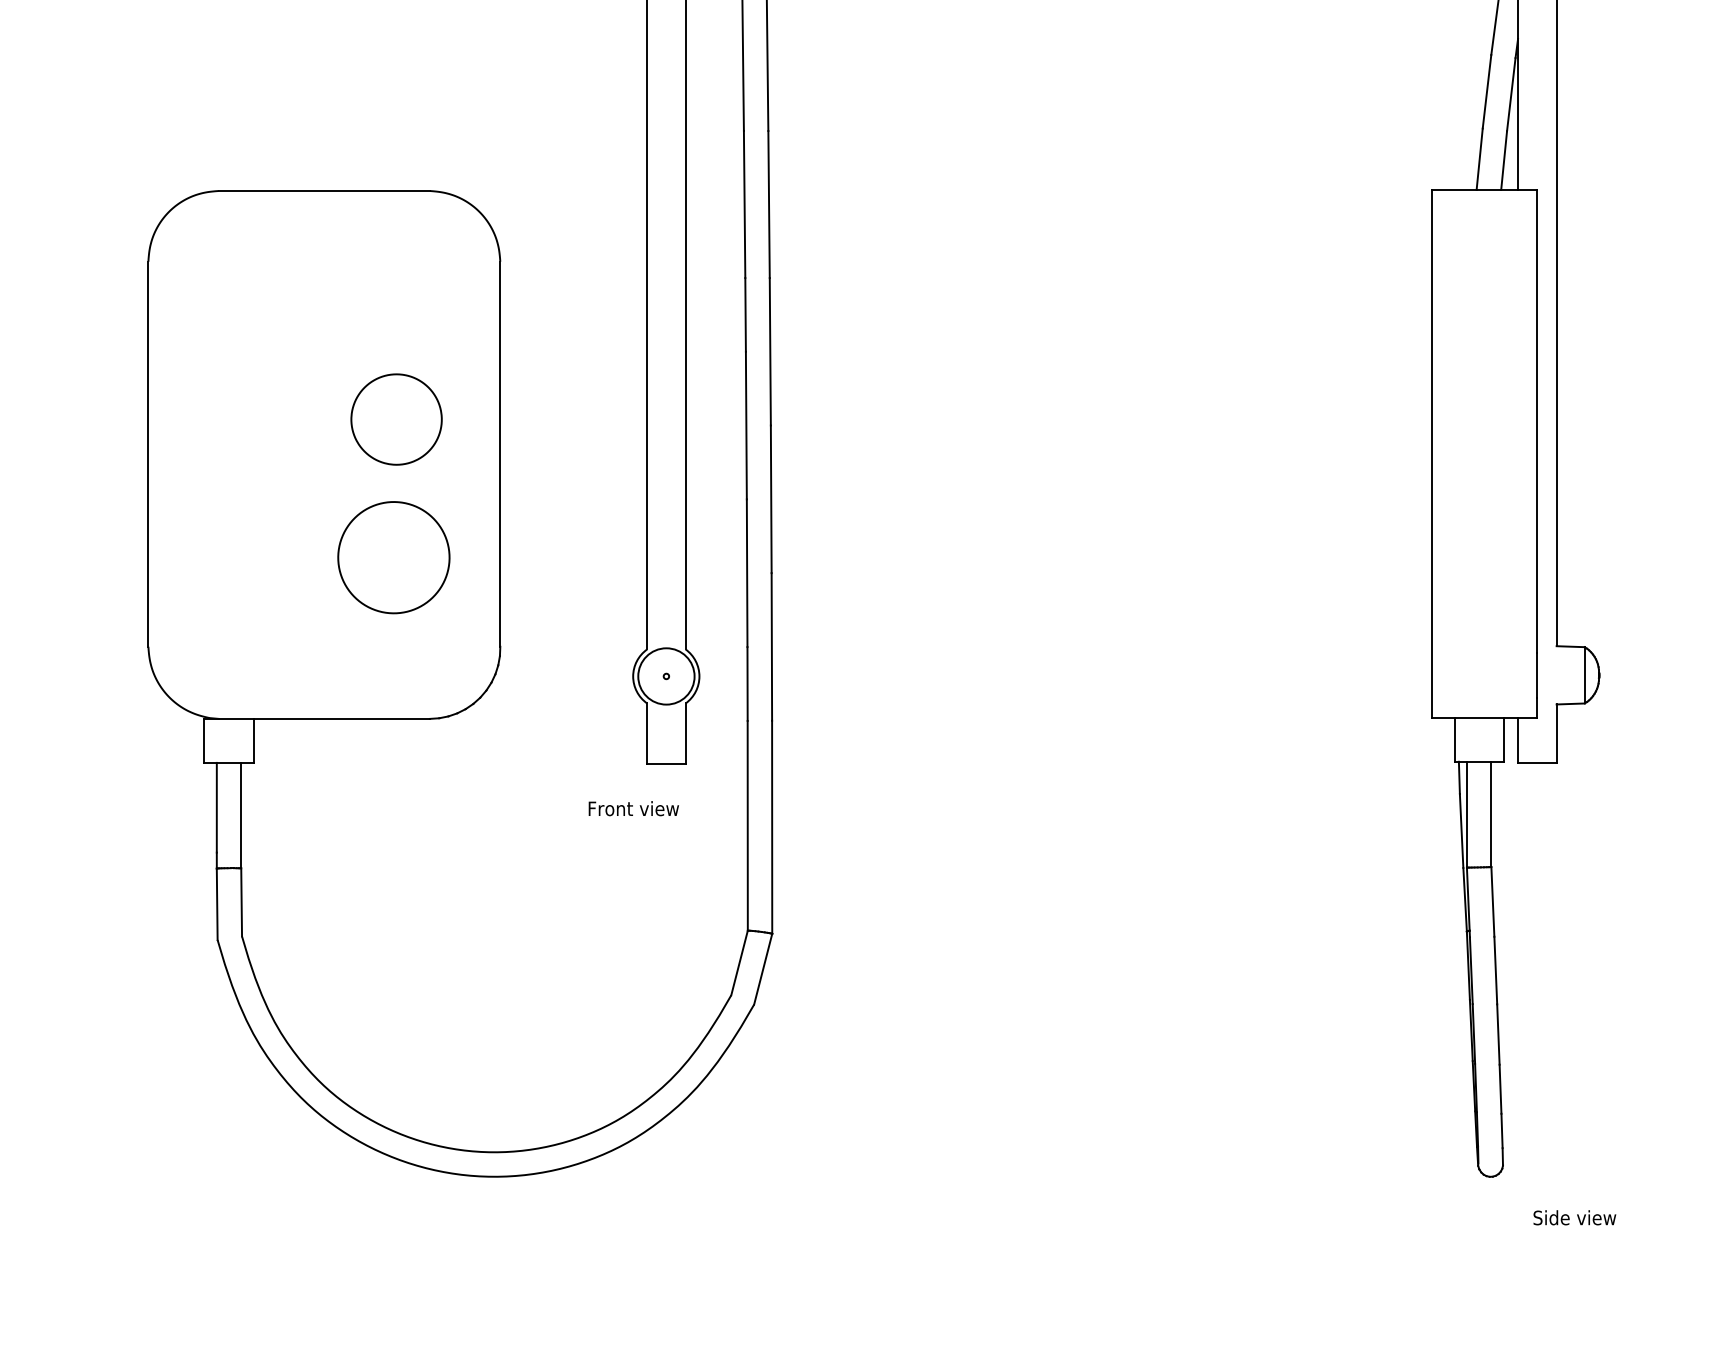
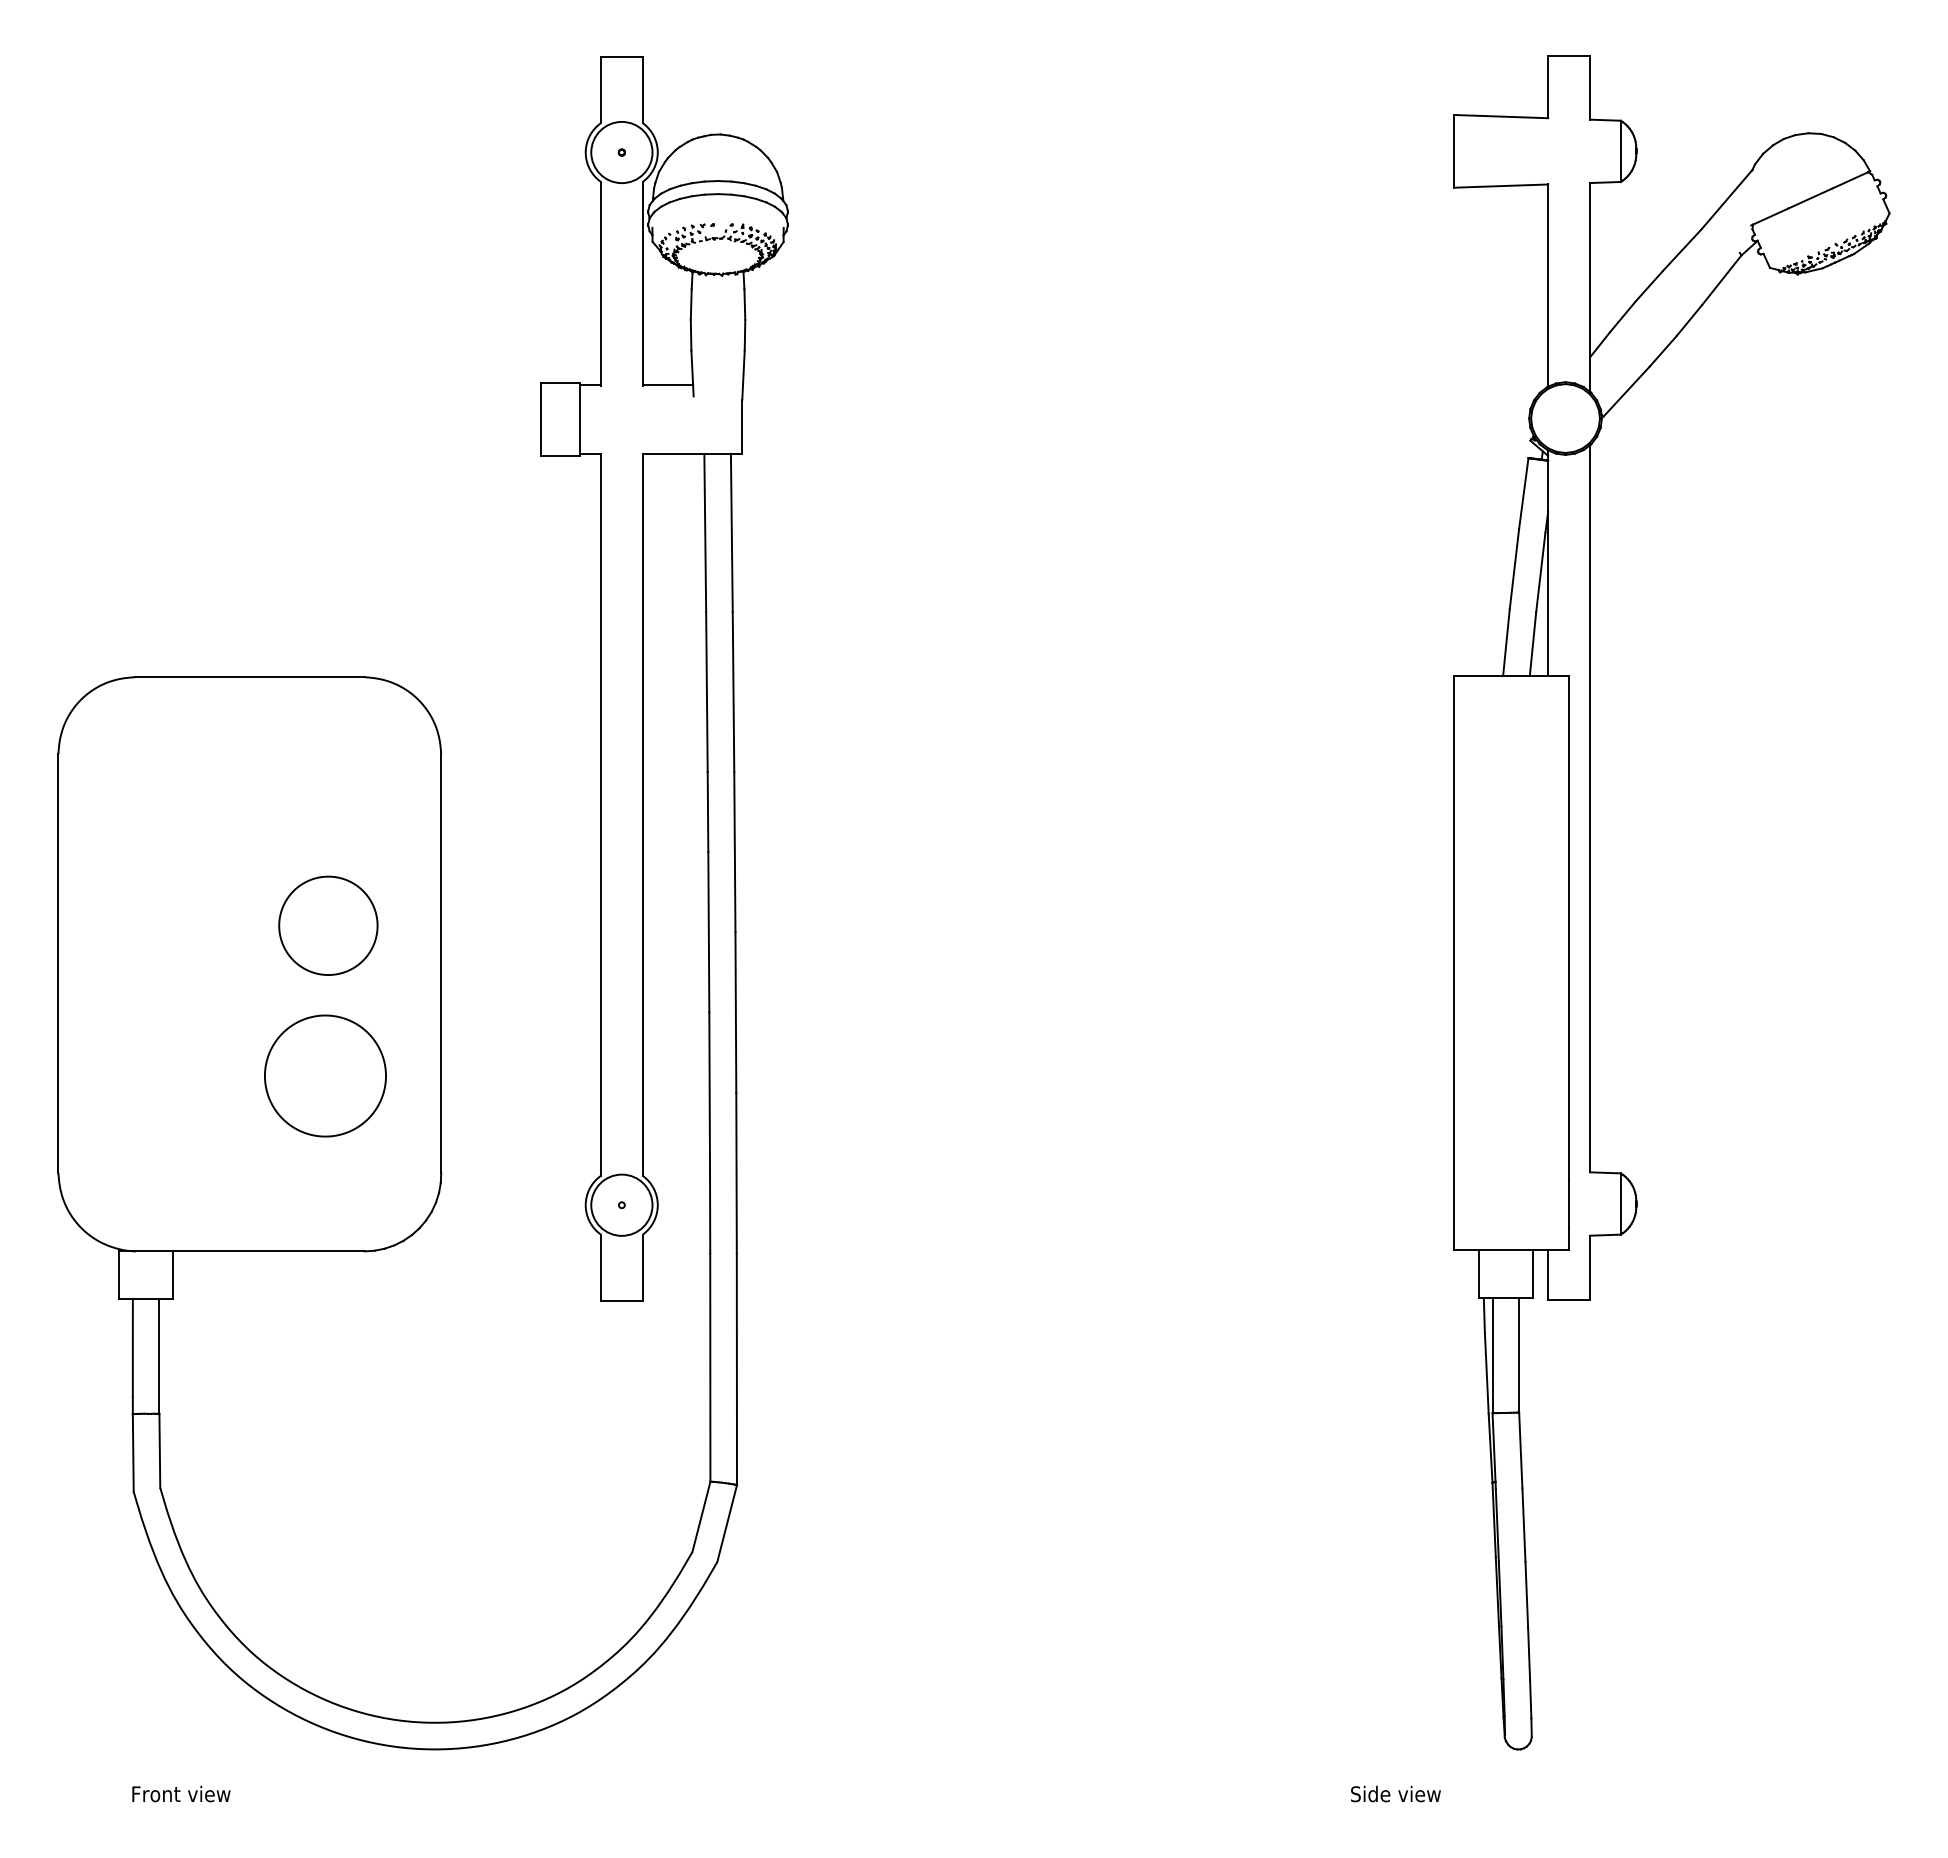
text: (633, 808) -> (181, 1793), moved
text: (1574, 1217) -> (1395, 1793), moved

